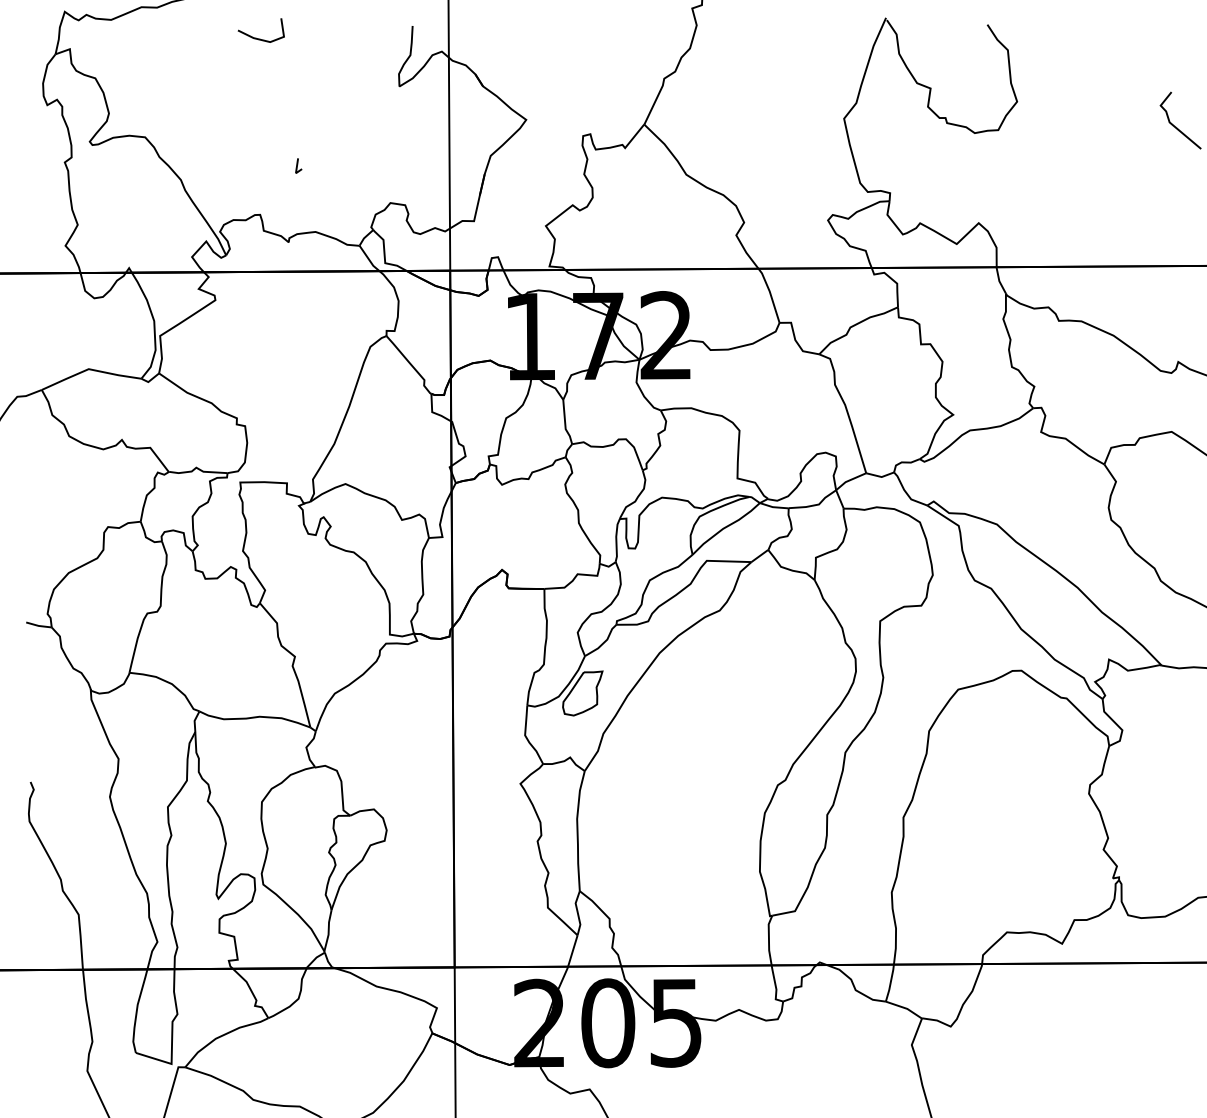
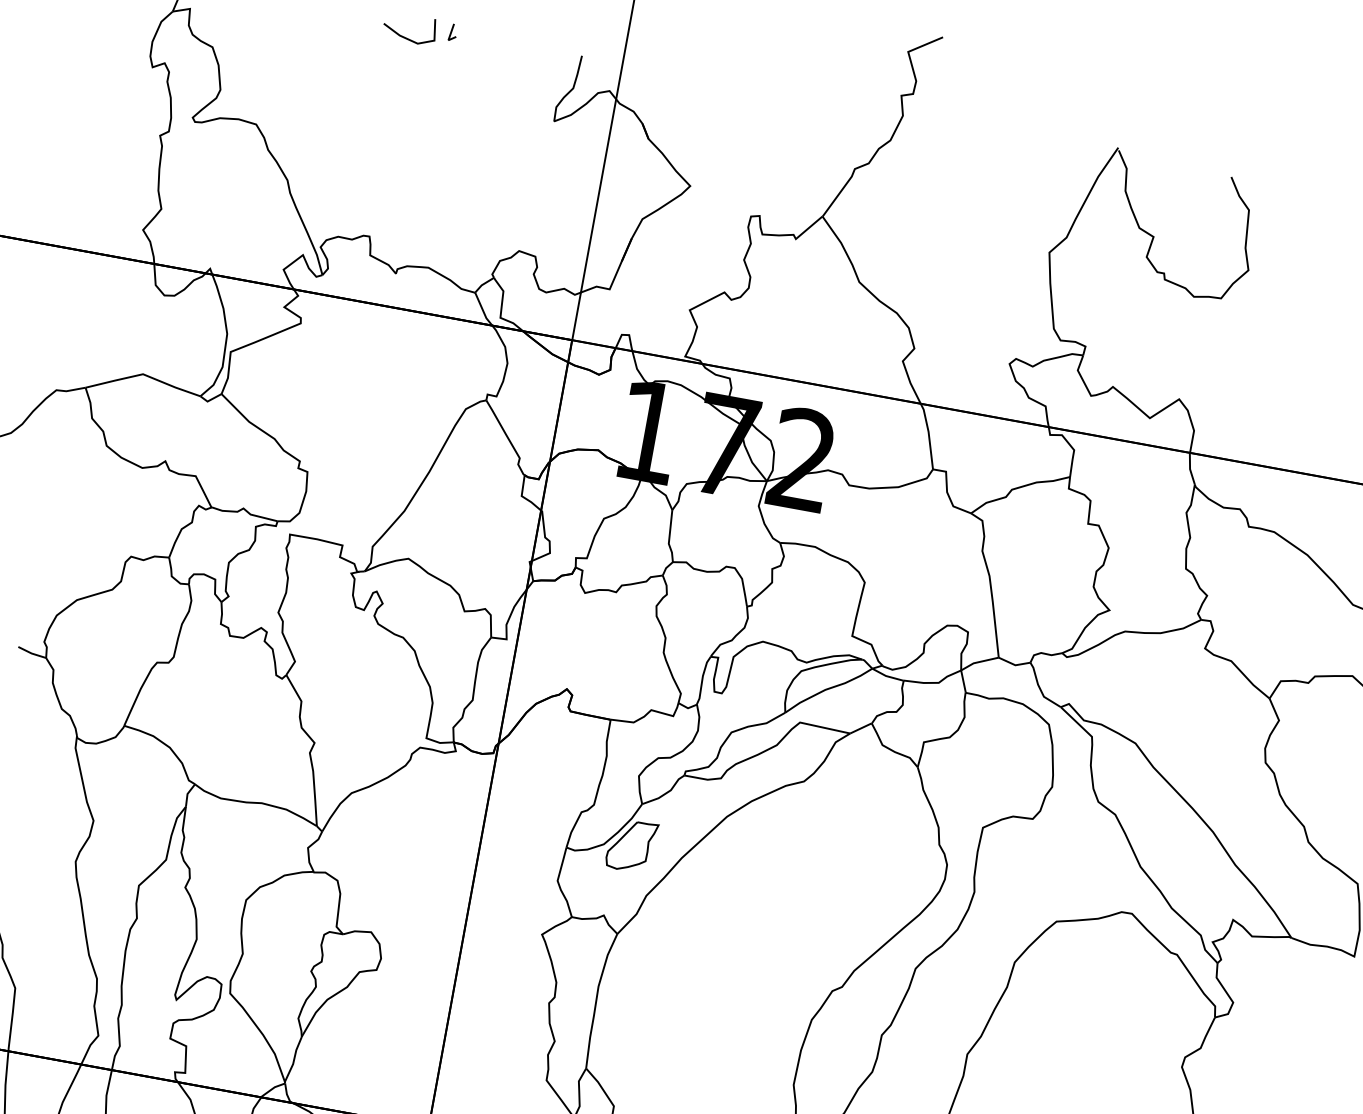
line: (298, 164) -> (453, 30), moved

